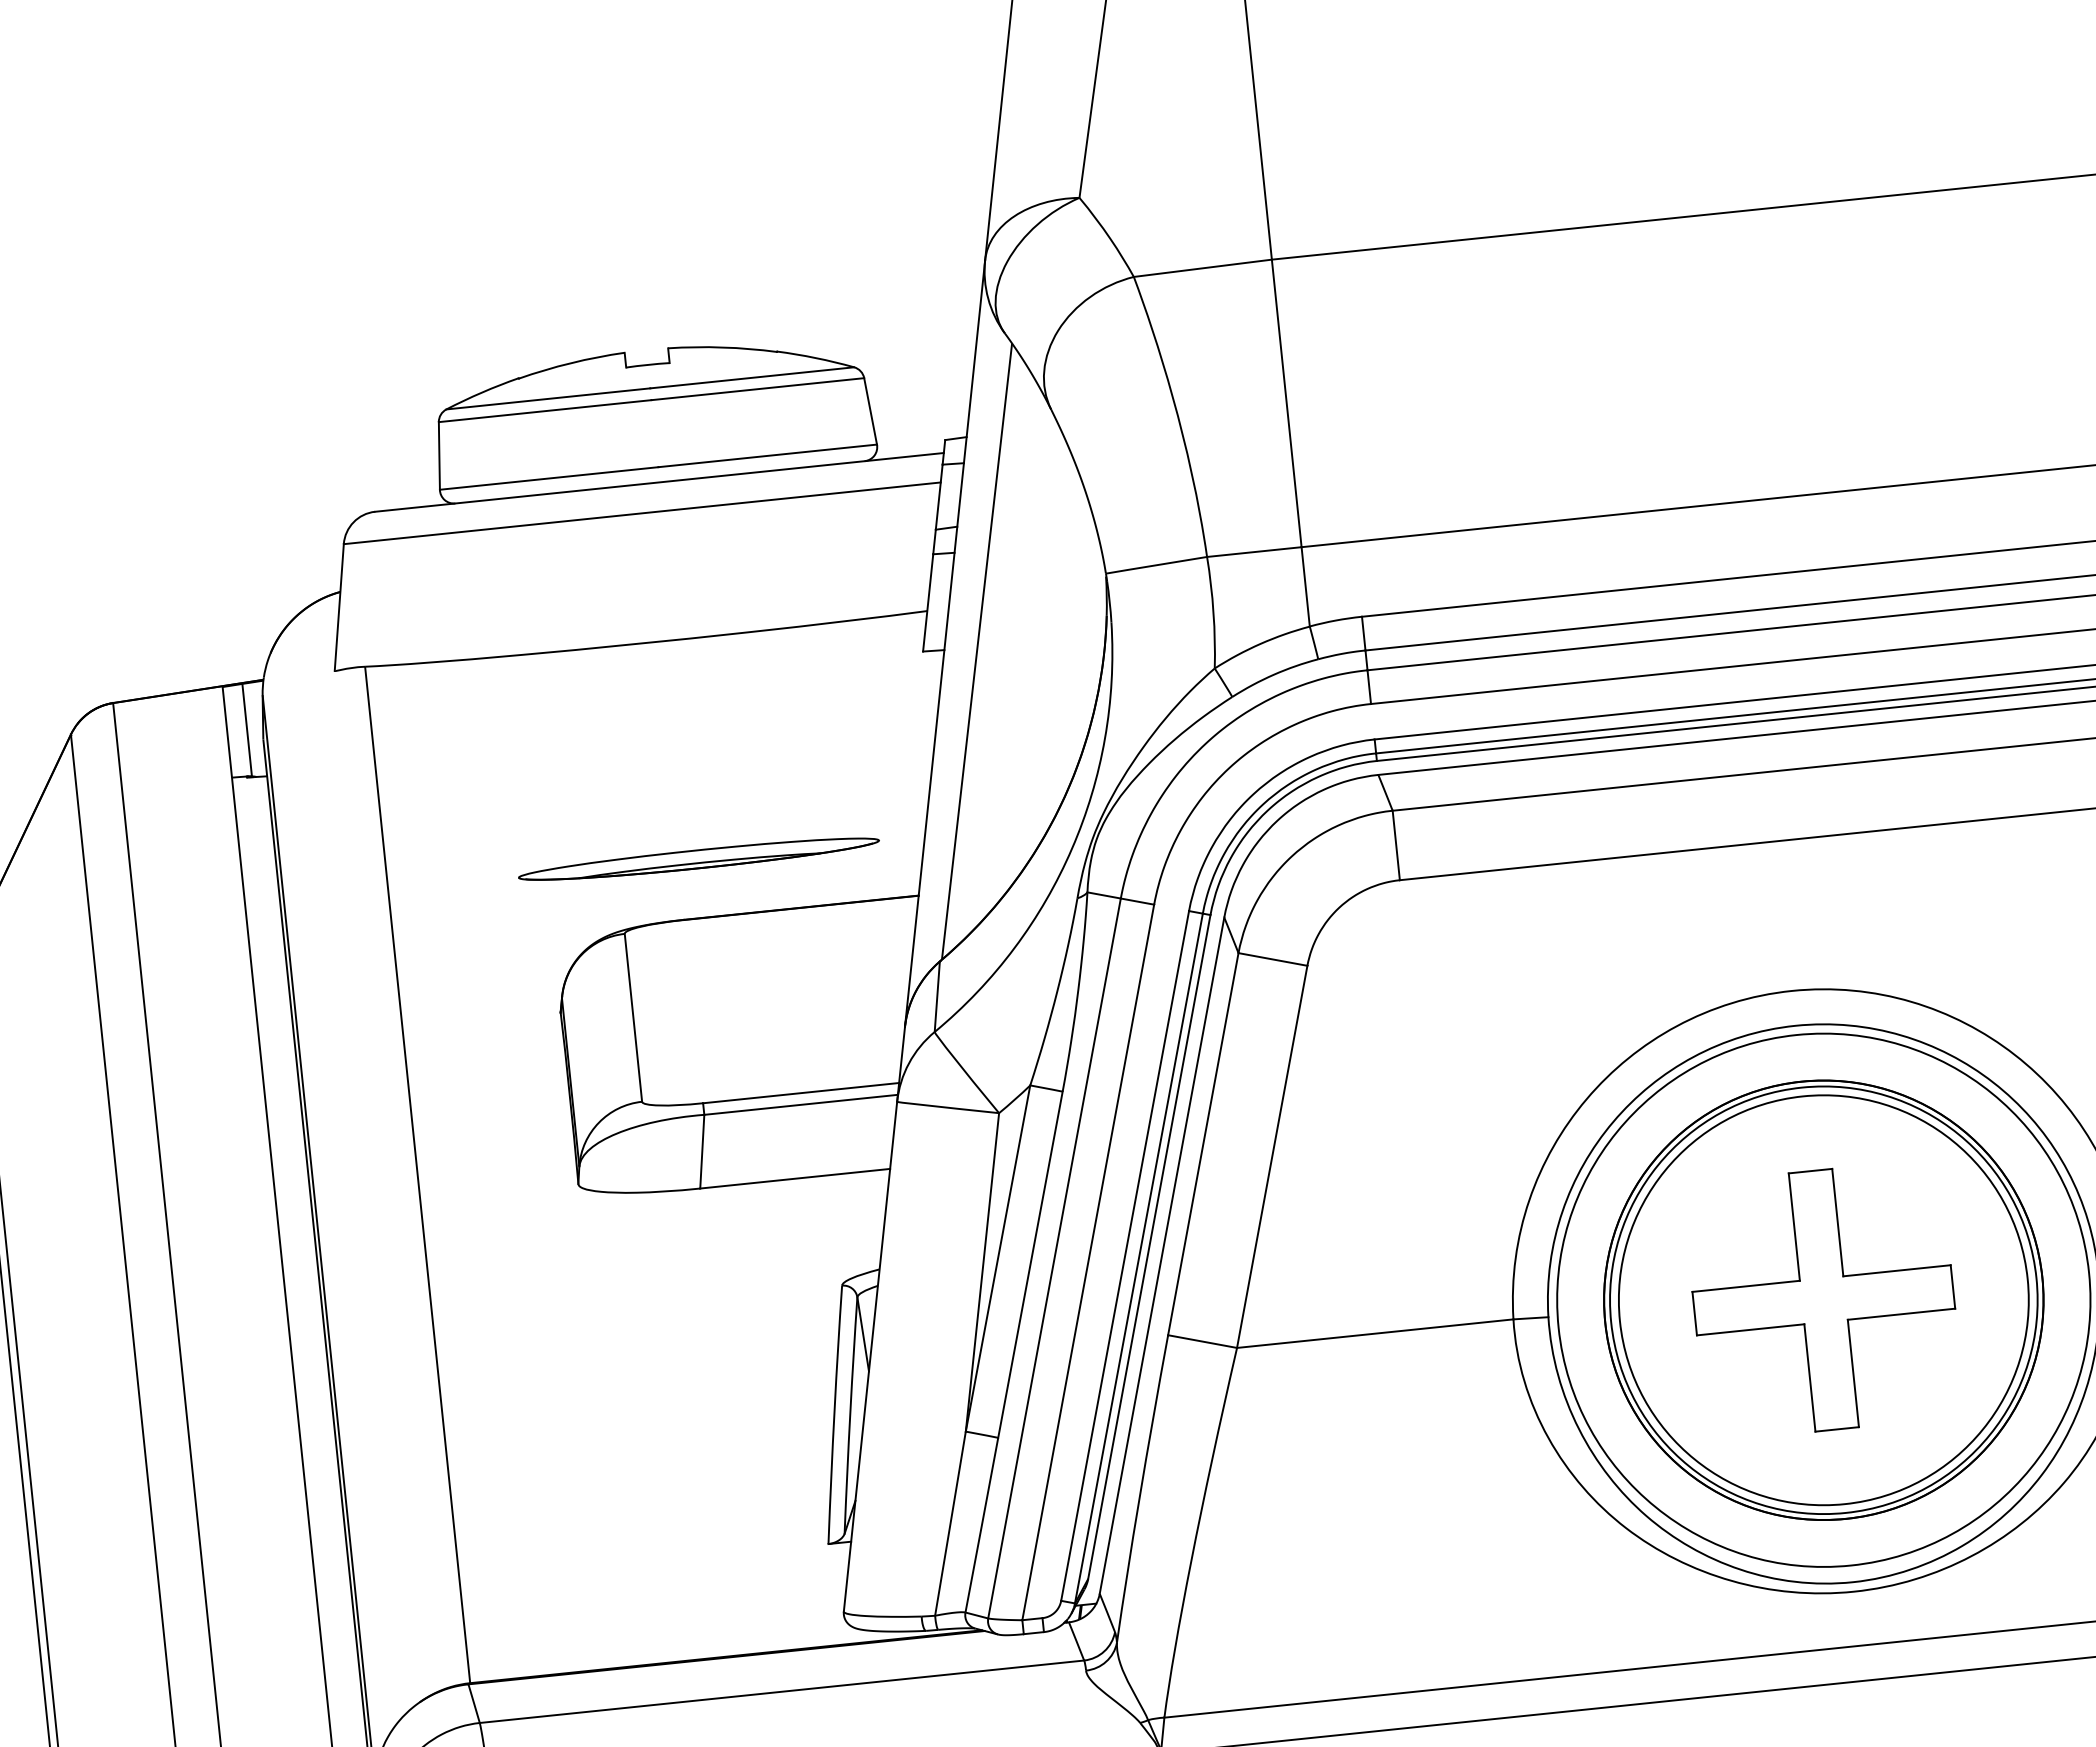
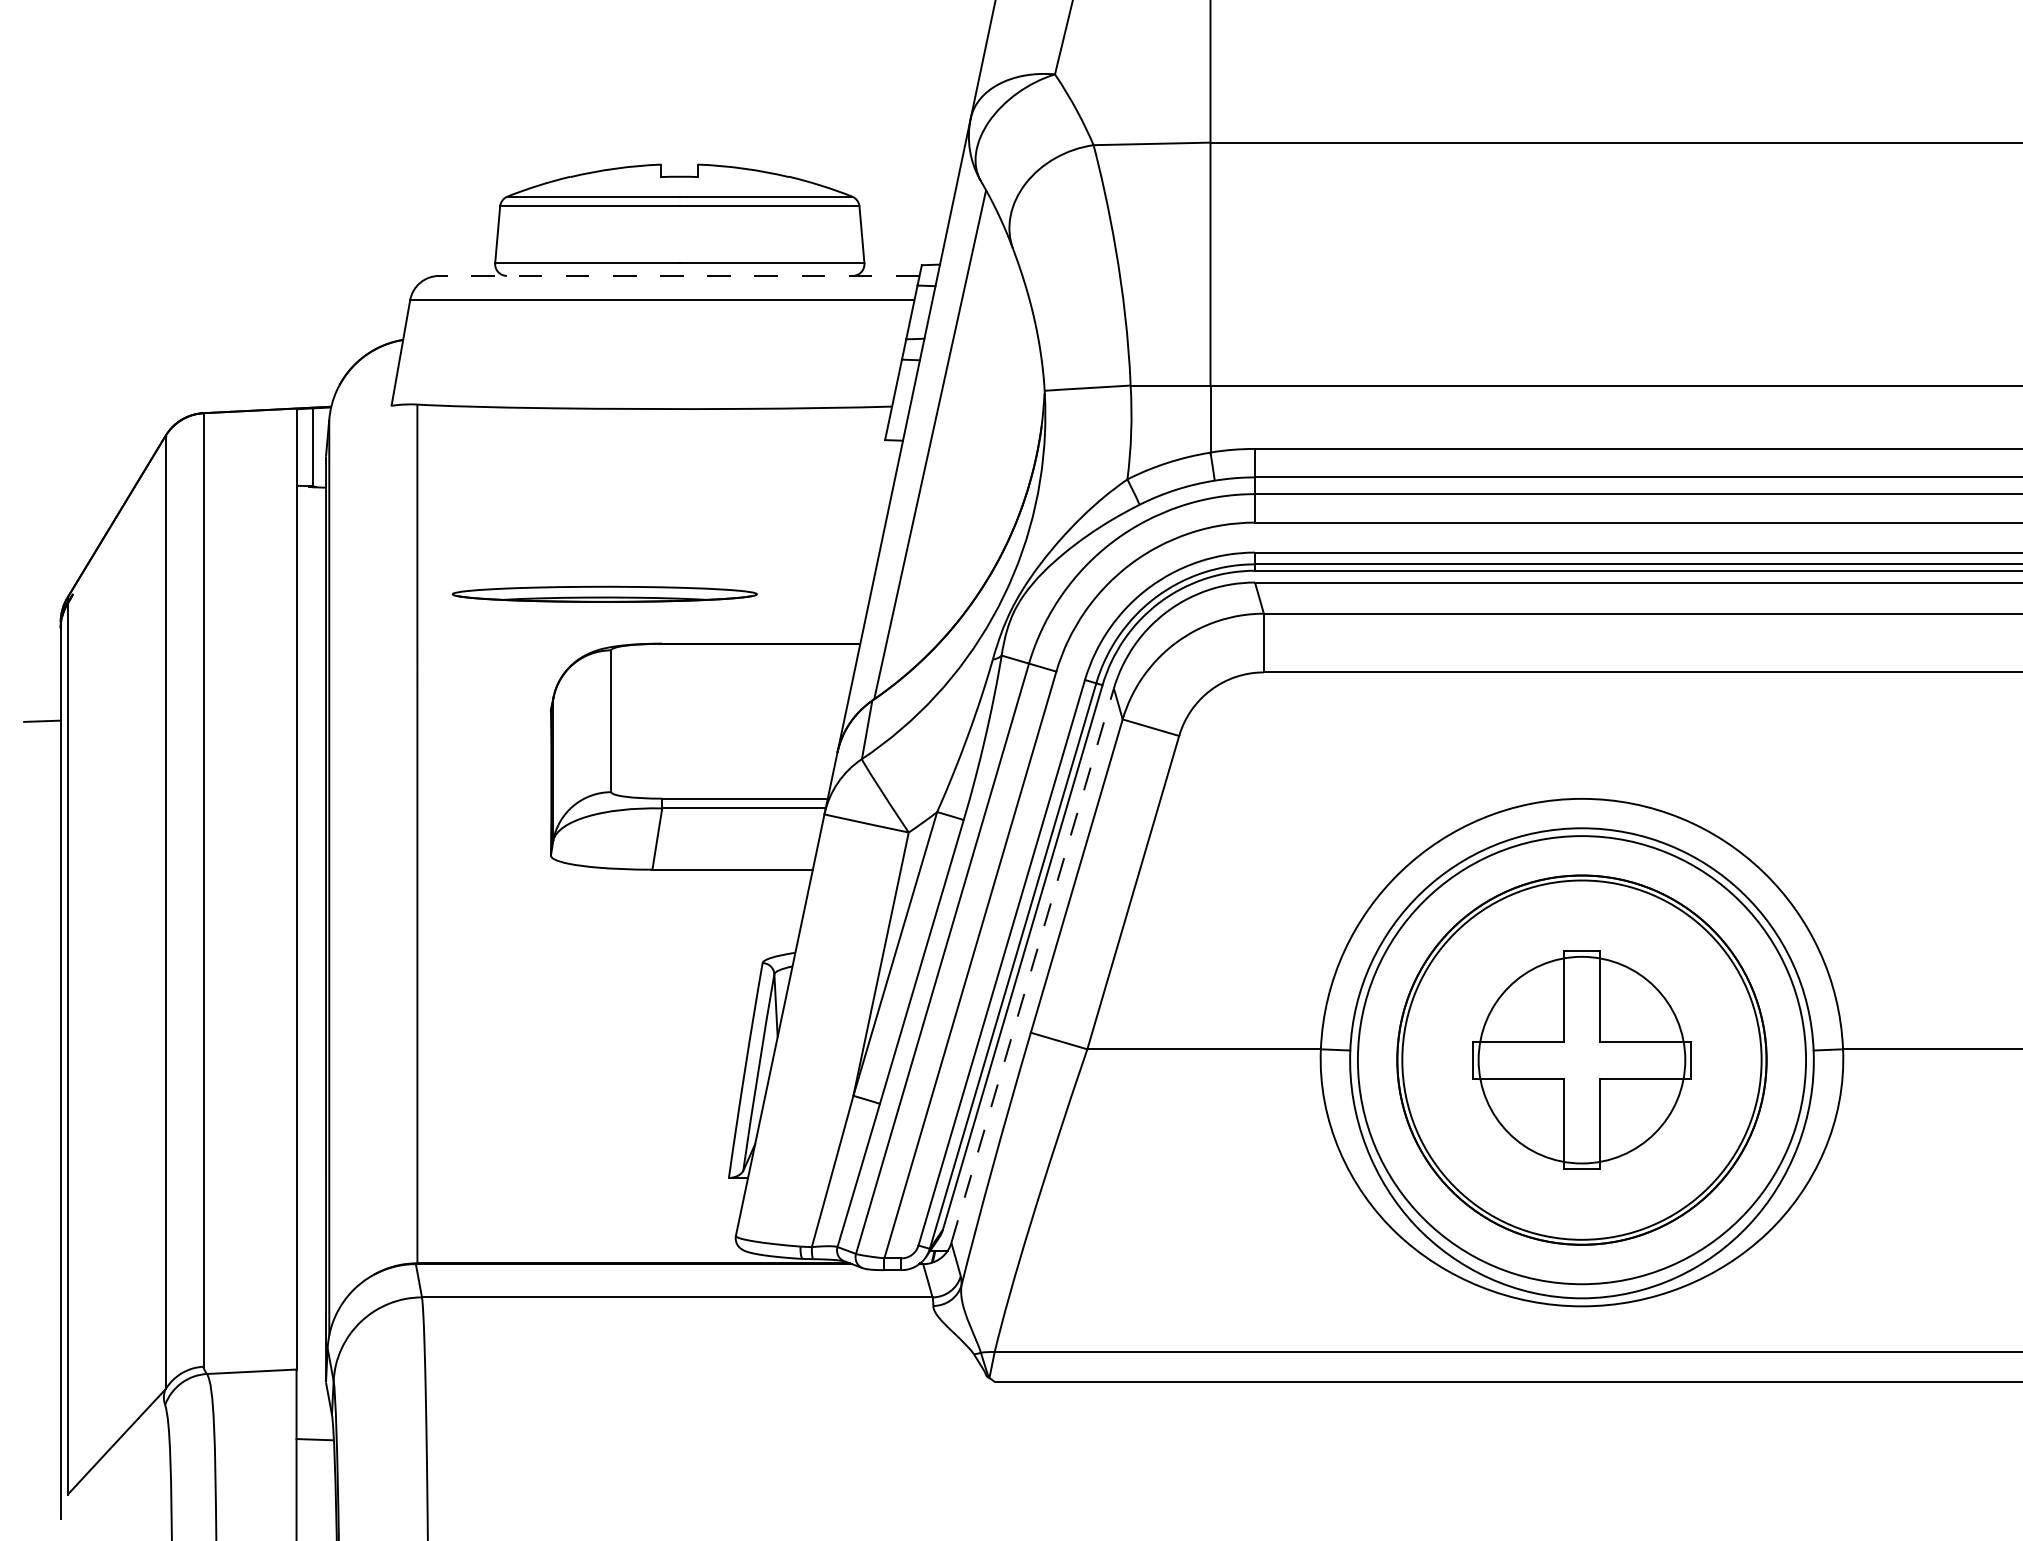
line: (658, 481) -> (678, 275), solid -> dashed
part: (698, 858) -> (604, 593), moved
line: (1161, 1255) -> (1032, 965), solid -> dashed
circle: (1823, 1299) -> (1581, 1059), size x0.6

